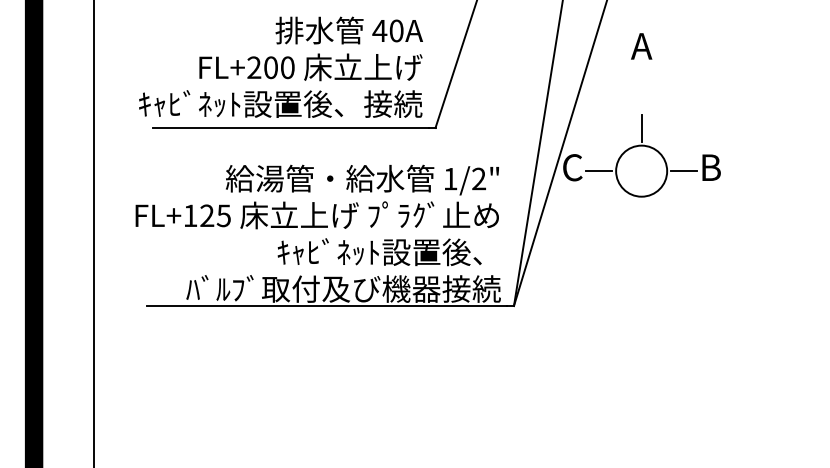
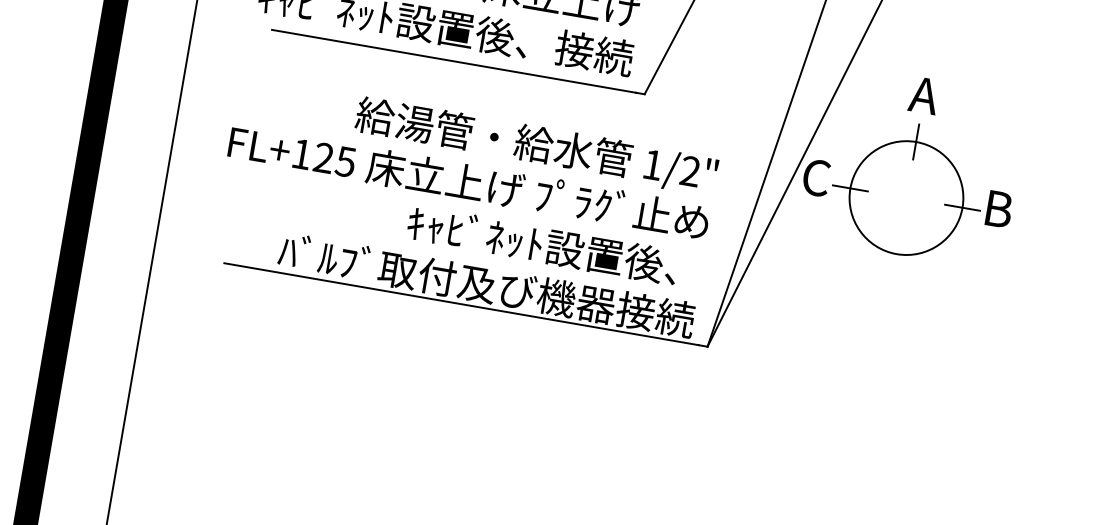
text: (641, 46) -> (923, 95), moved
circle: (641, 170) -> (906, 197), size x1.67

